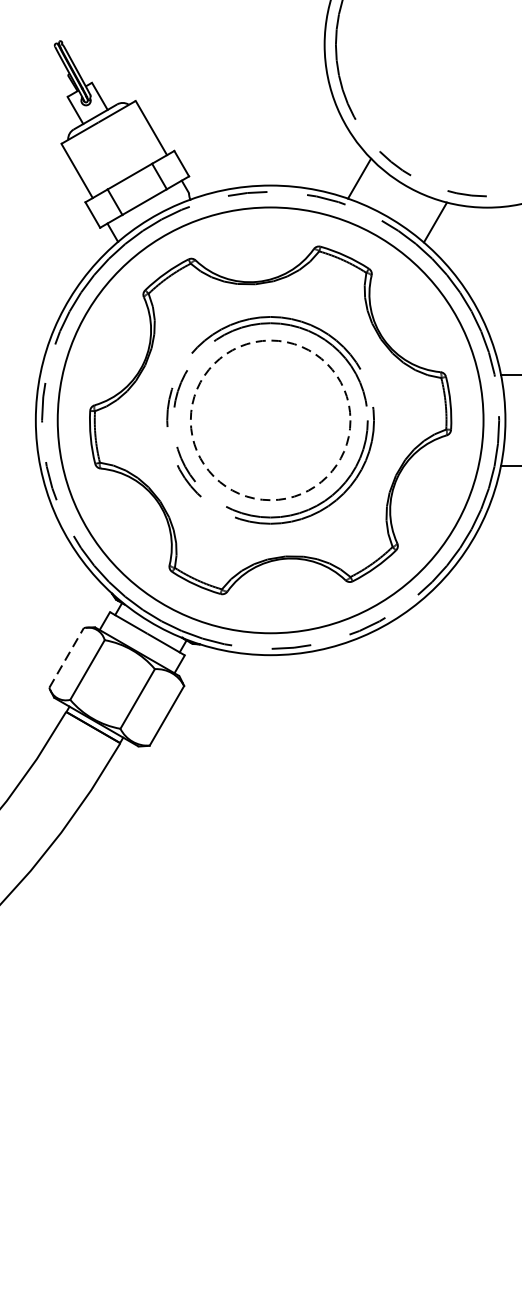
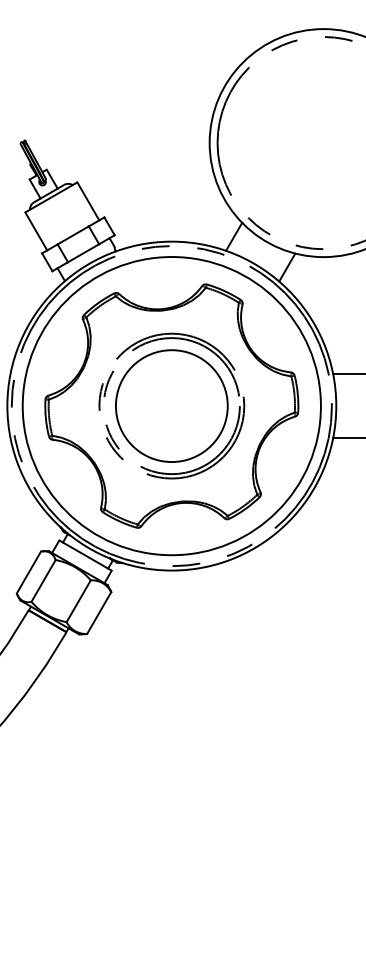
circle: (270, 420) -> (171, 406), dashed -> solid
line: (67, 657) -> (29, 572), dashed -> solid

